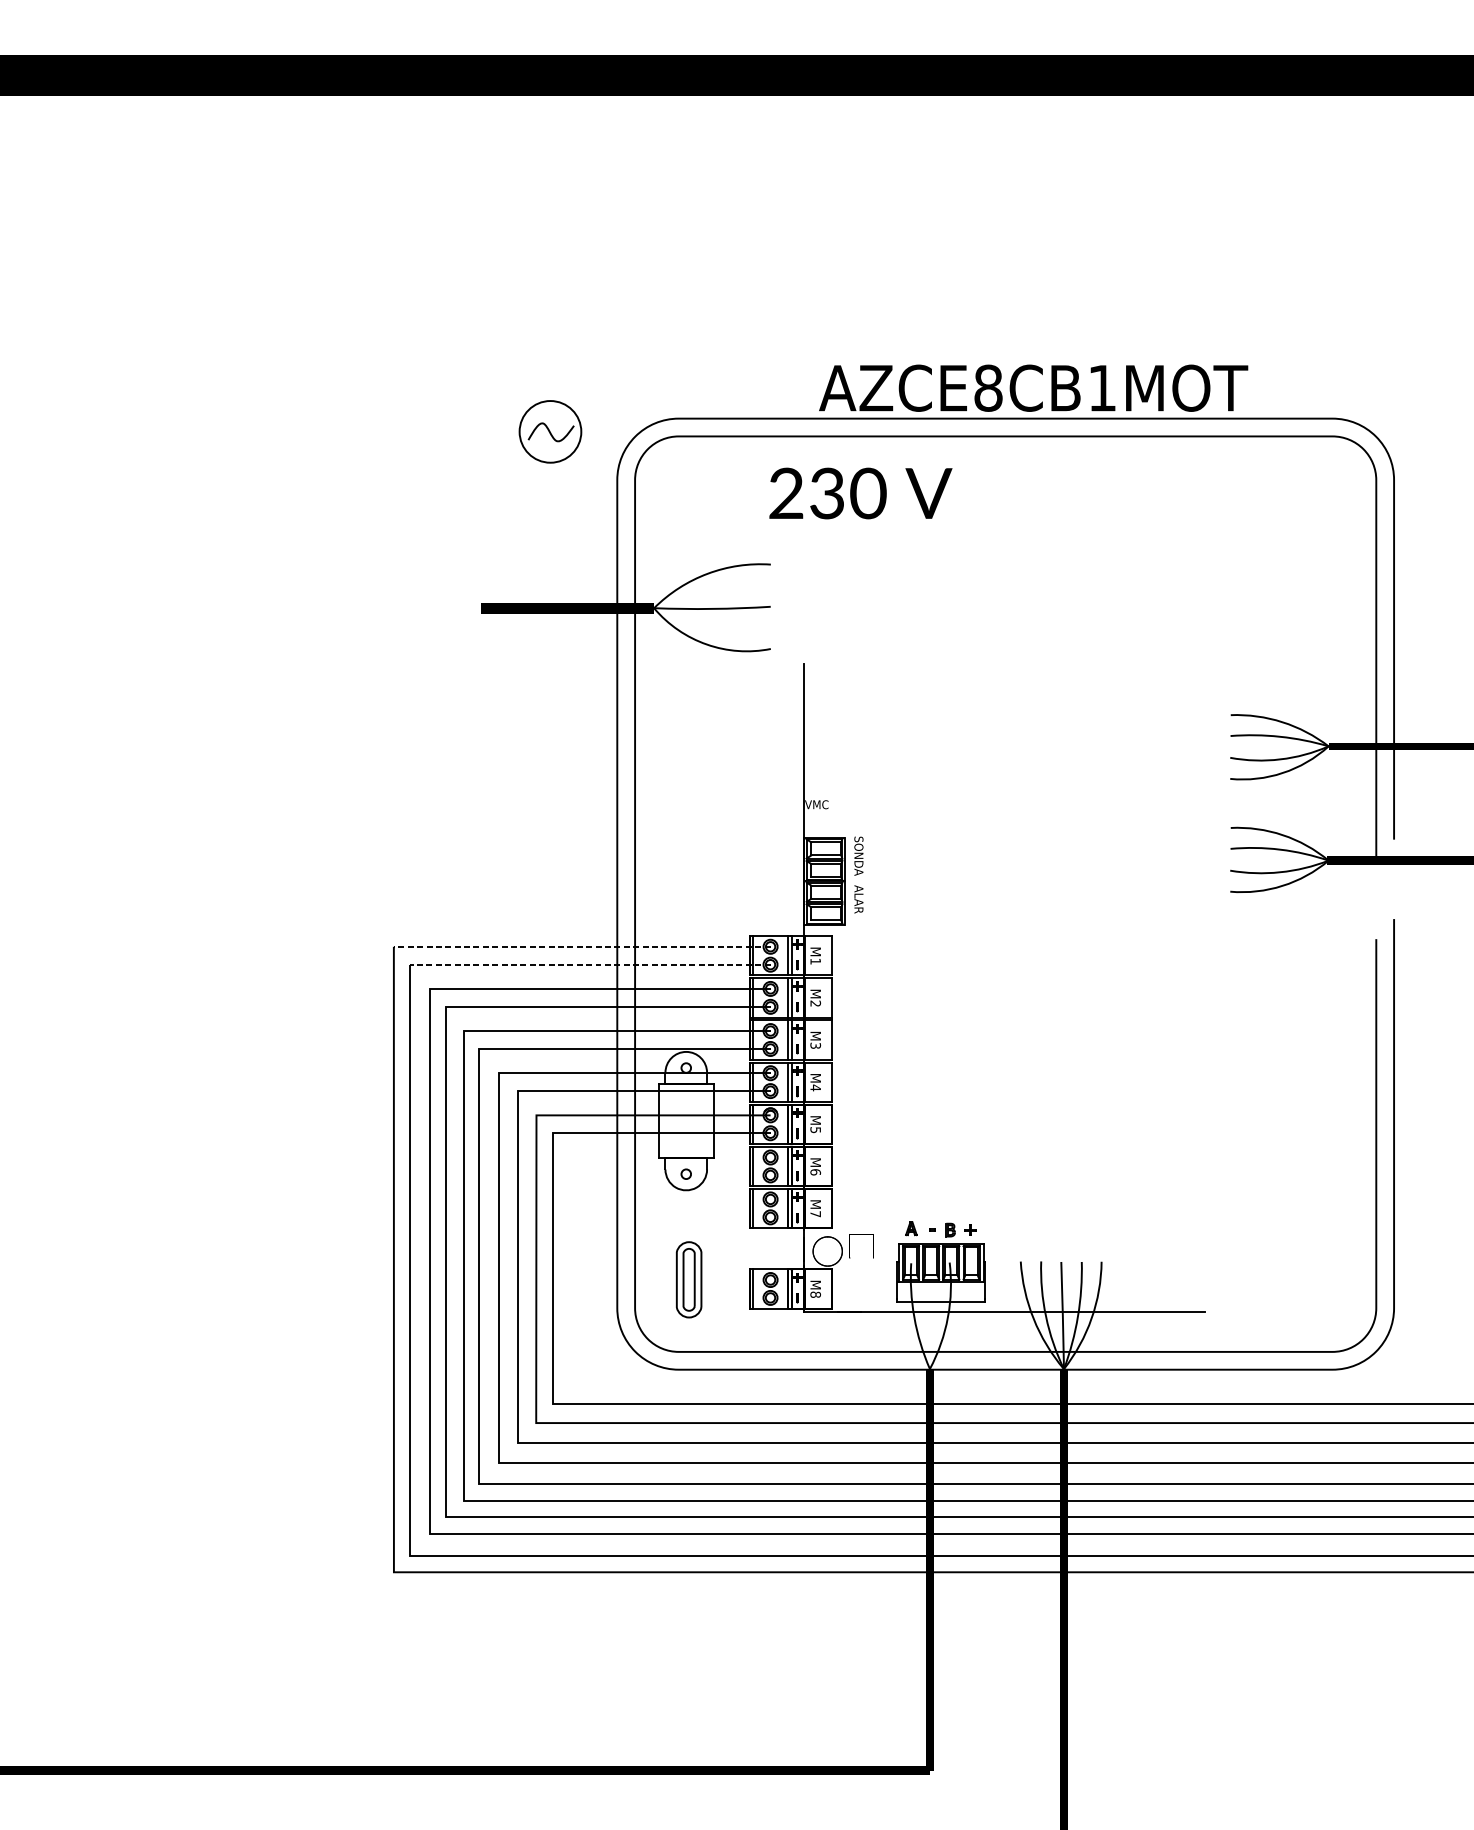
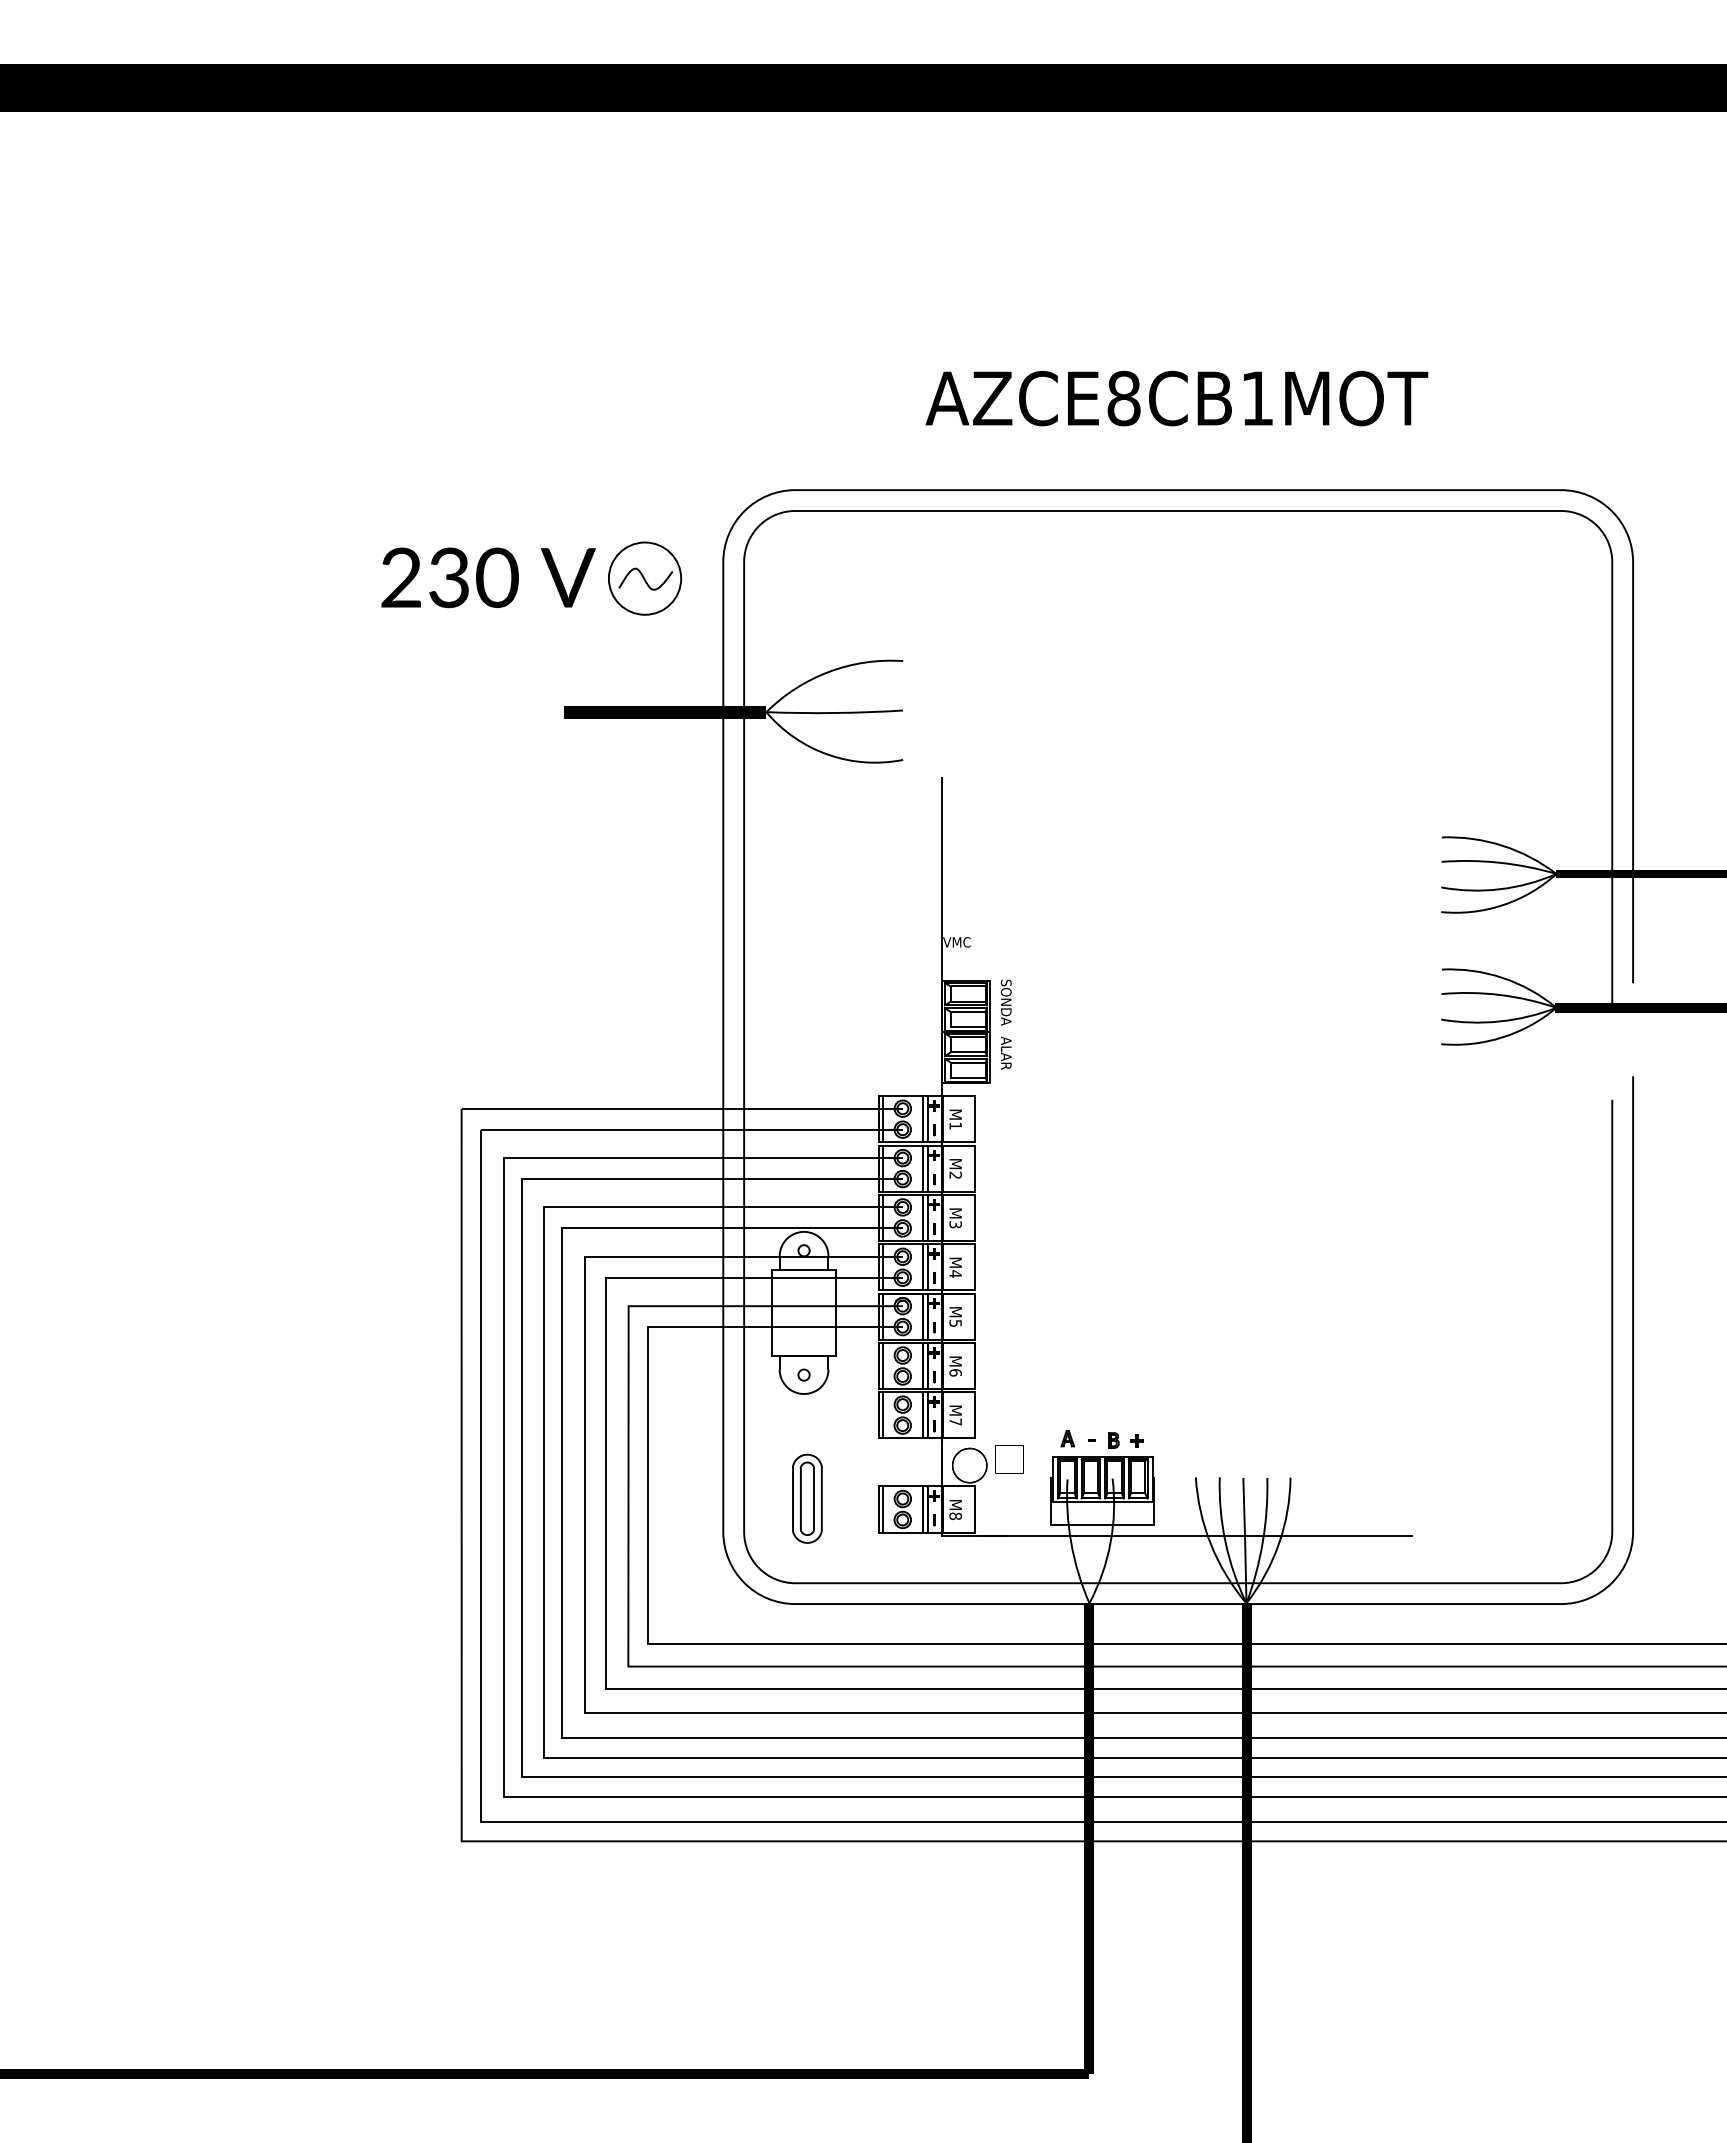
text: (1033, 388) -> (1176, 398), moved
part: (550, 431) -> (645, 578), moved
text: (860, 493) -> (488, 577), moved
line: (582, 946) -> (682, 1108), dashed -> solid
line: (590, 964) -> (691, 1129), dashed -> solid

